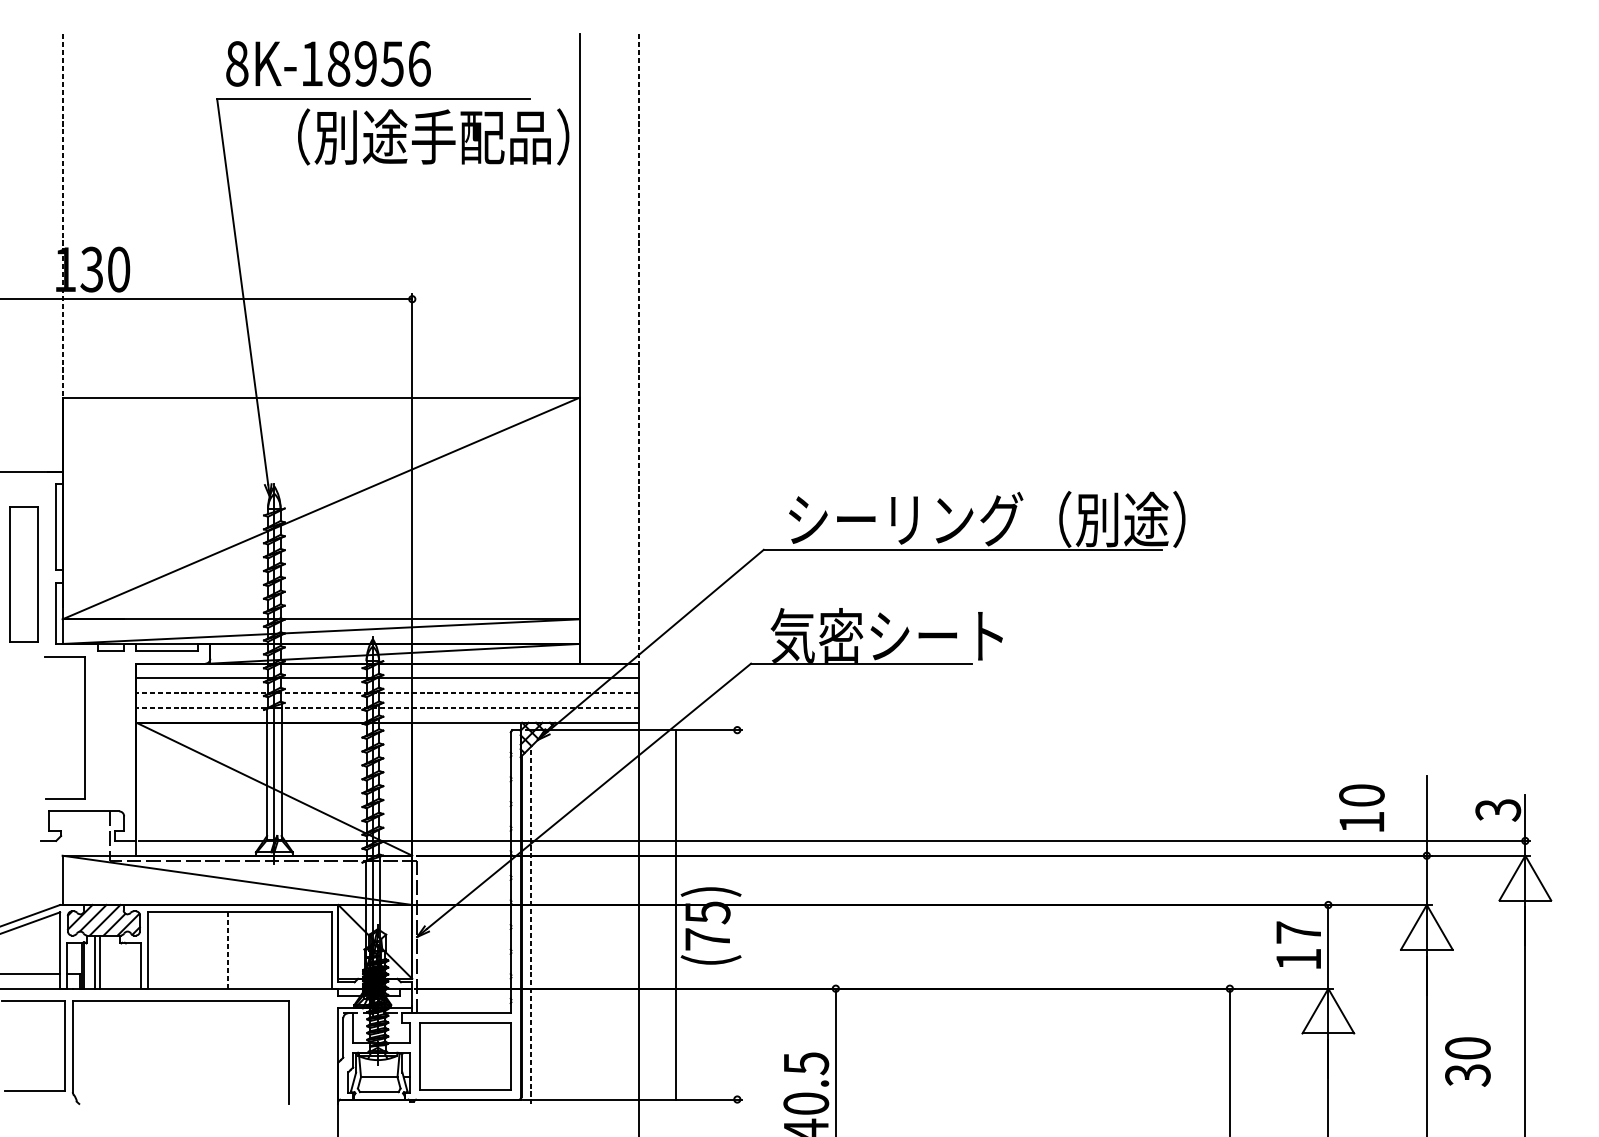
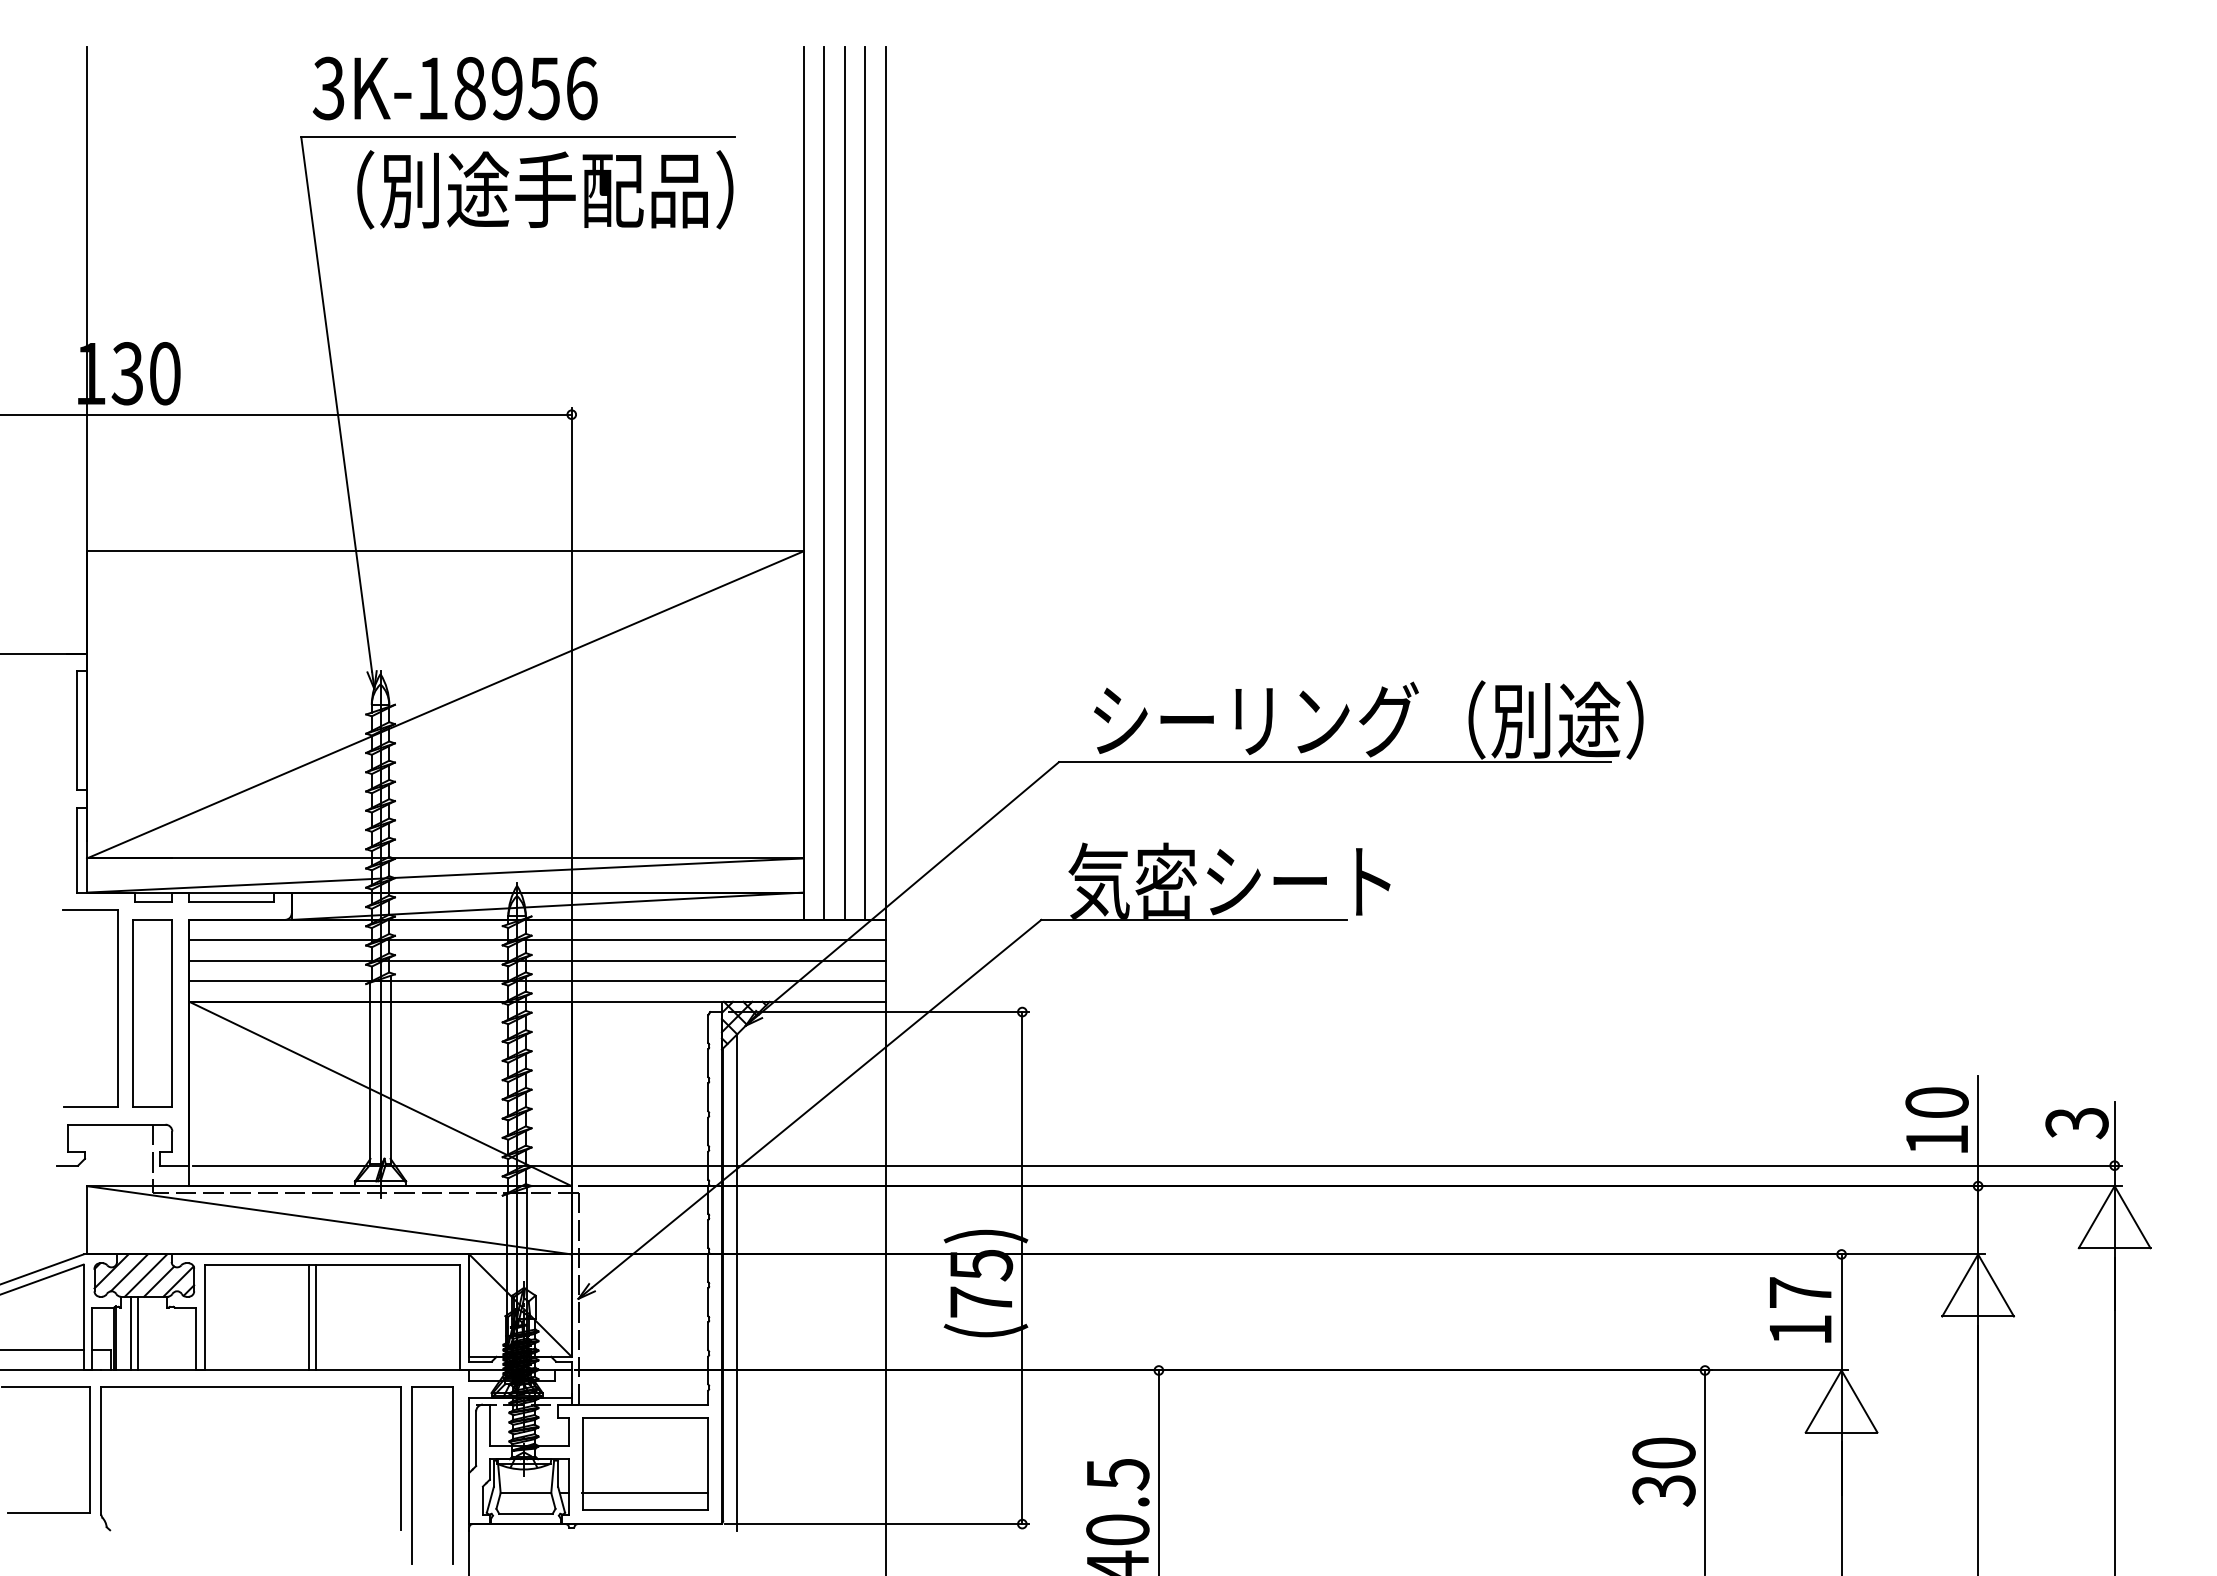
text: (236, 63) -> (328, 88), 8K-18956 -> 3K-18956
text: (433, 136) -> (545, 189), moved
line: (62, 216) -> (87, 299), dashed -> solid
line: (594, 348) -> (824, 483), added
line: (609, 348) -> (844, 483), added
line: (624, 348) -> (865, 483), added
line: (638, 349) -> (885, 484), dashed -> solid
part: (23, 574) -> (152, 1013), moved
line: (387, 692) -> (537, 960), dashed -> solid
line: (387, 708) -> (537, 981), dashed -> solid
text: (1361, 807) -> (1936, 1119), moved
line: (676, 915) -> (1022, 1268), moved
line: (531, 925) -> (736, 1282), dashed -> solid
line: (222, 950) -> (308, 1317), added
line: (227, 950) -> (315, 1317), dashed -> solid
text: (1467, 1061) -> (1663, 1471), moved
part: (297, 1064) -> (412, 1475), added
line: (464, 1077) -> (644, 1493), added

